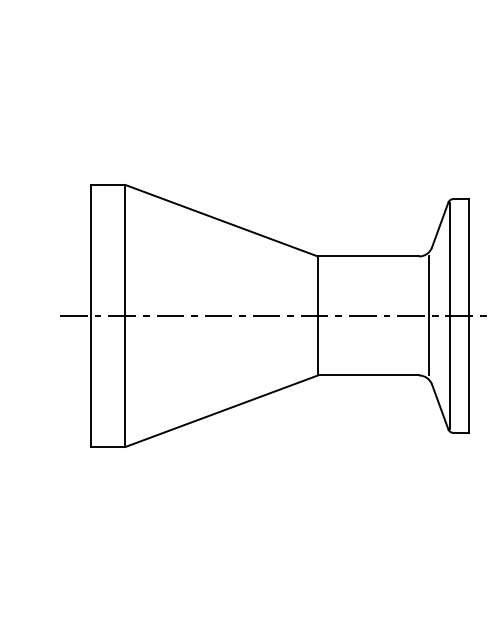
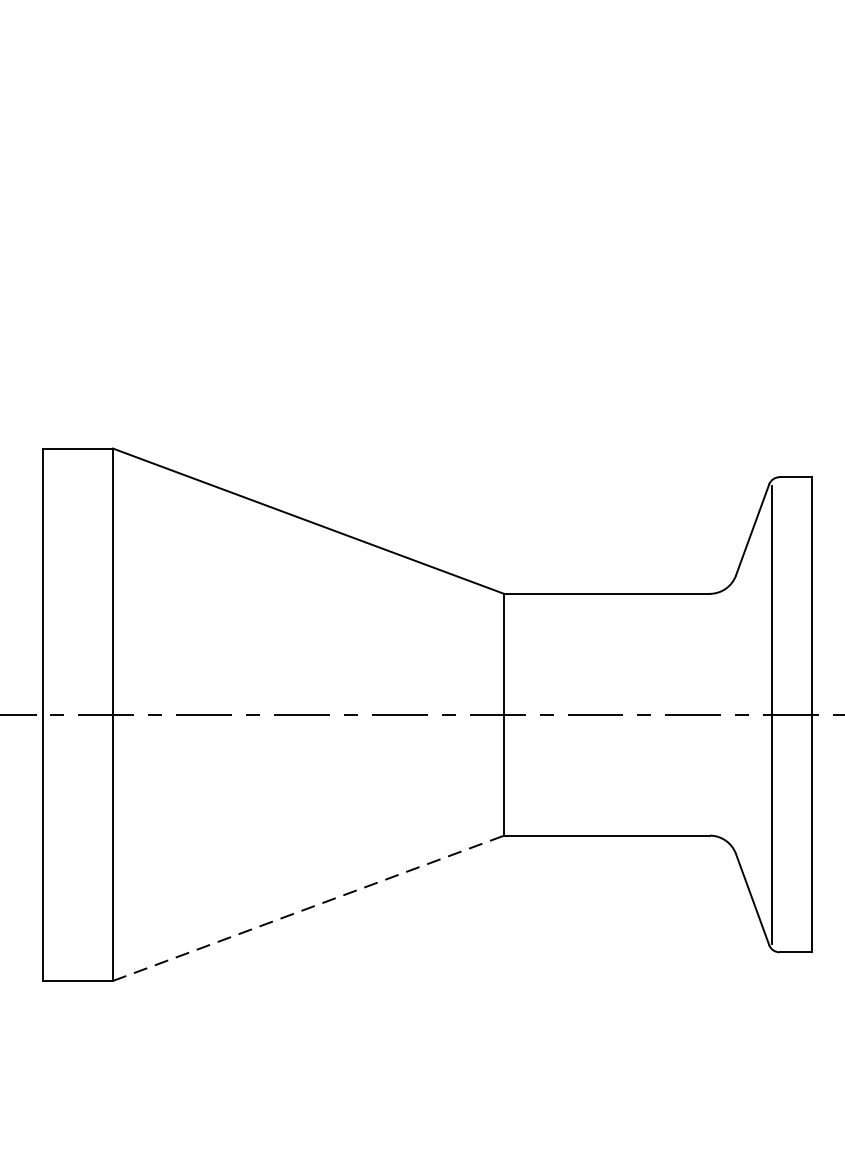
line: (428, 315) -> (728, 713), removed
line: (221, 411) -> (308, 908), solid -> dashed

